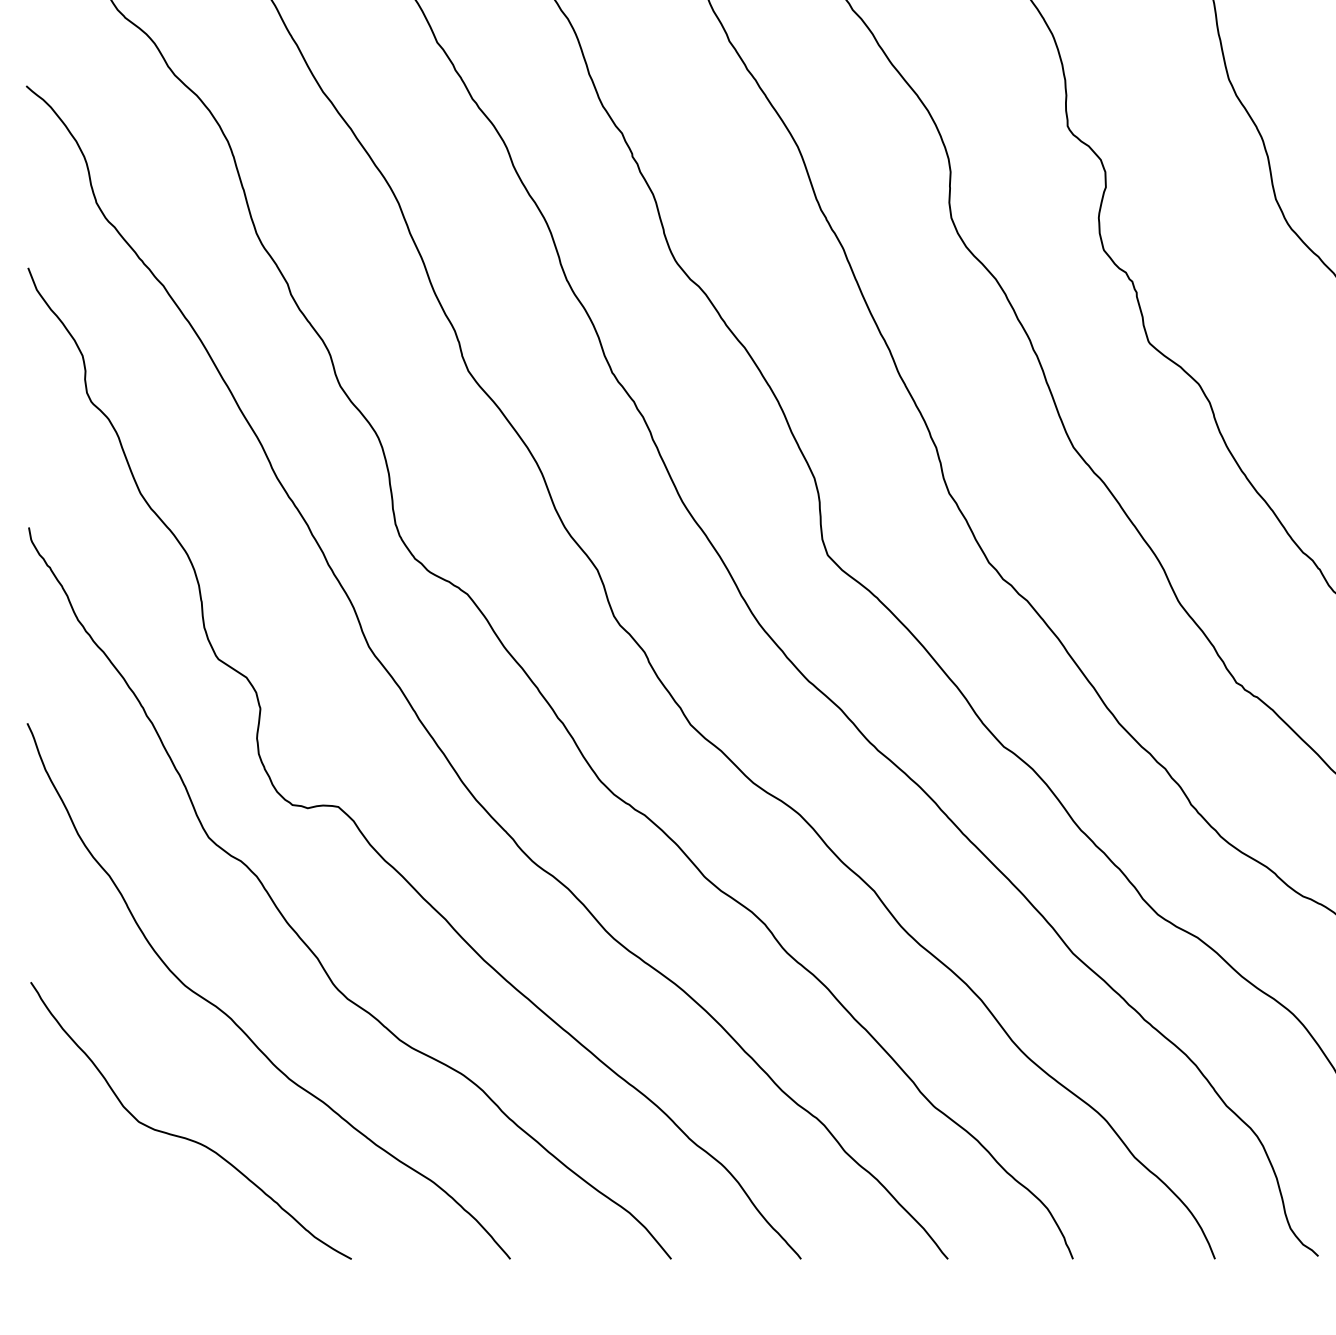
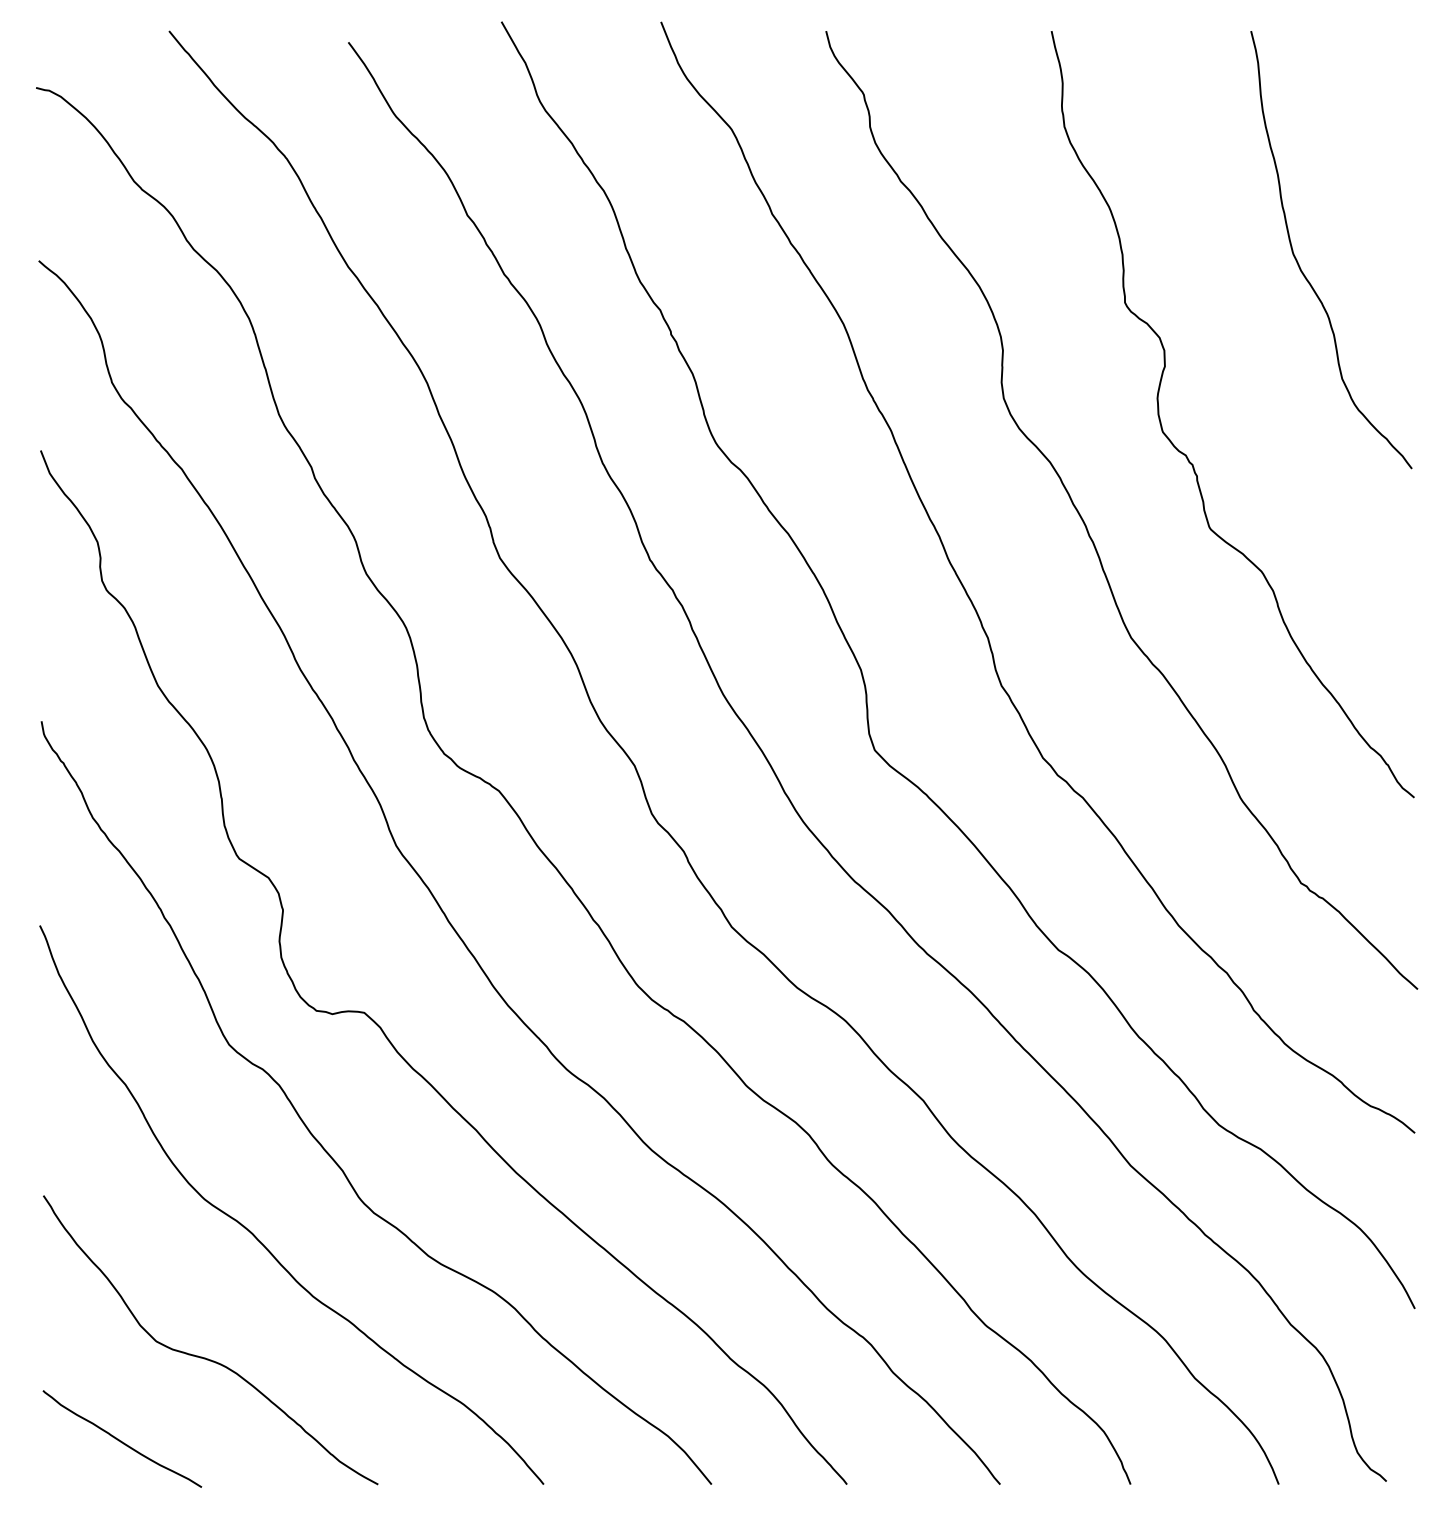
curve: (105, 1216) -> (121, 1440), added

